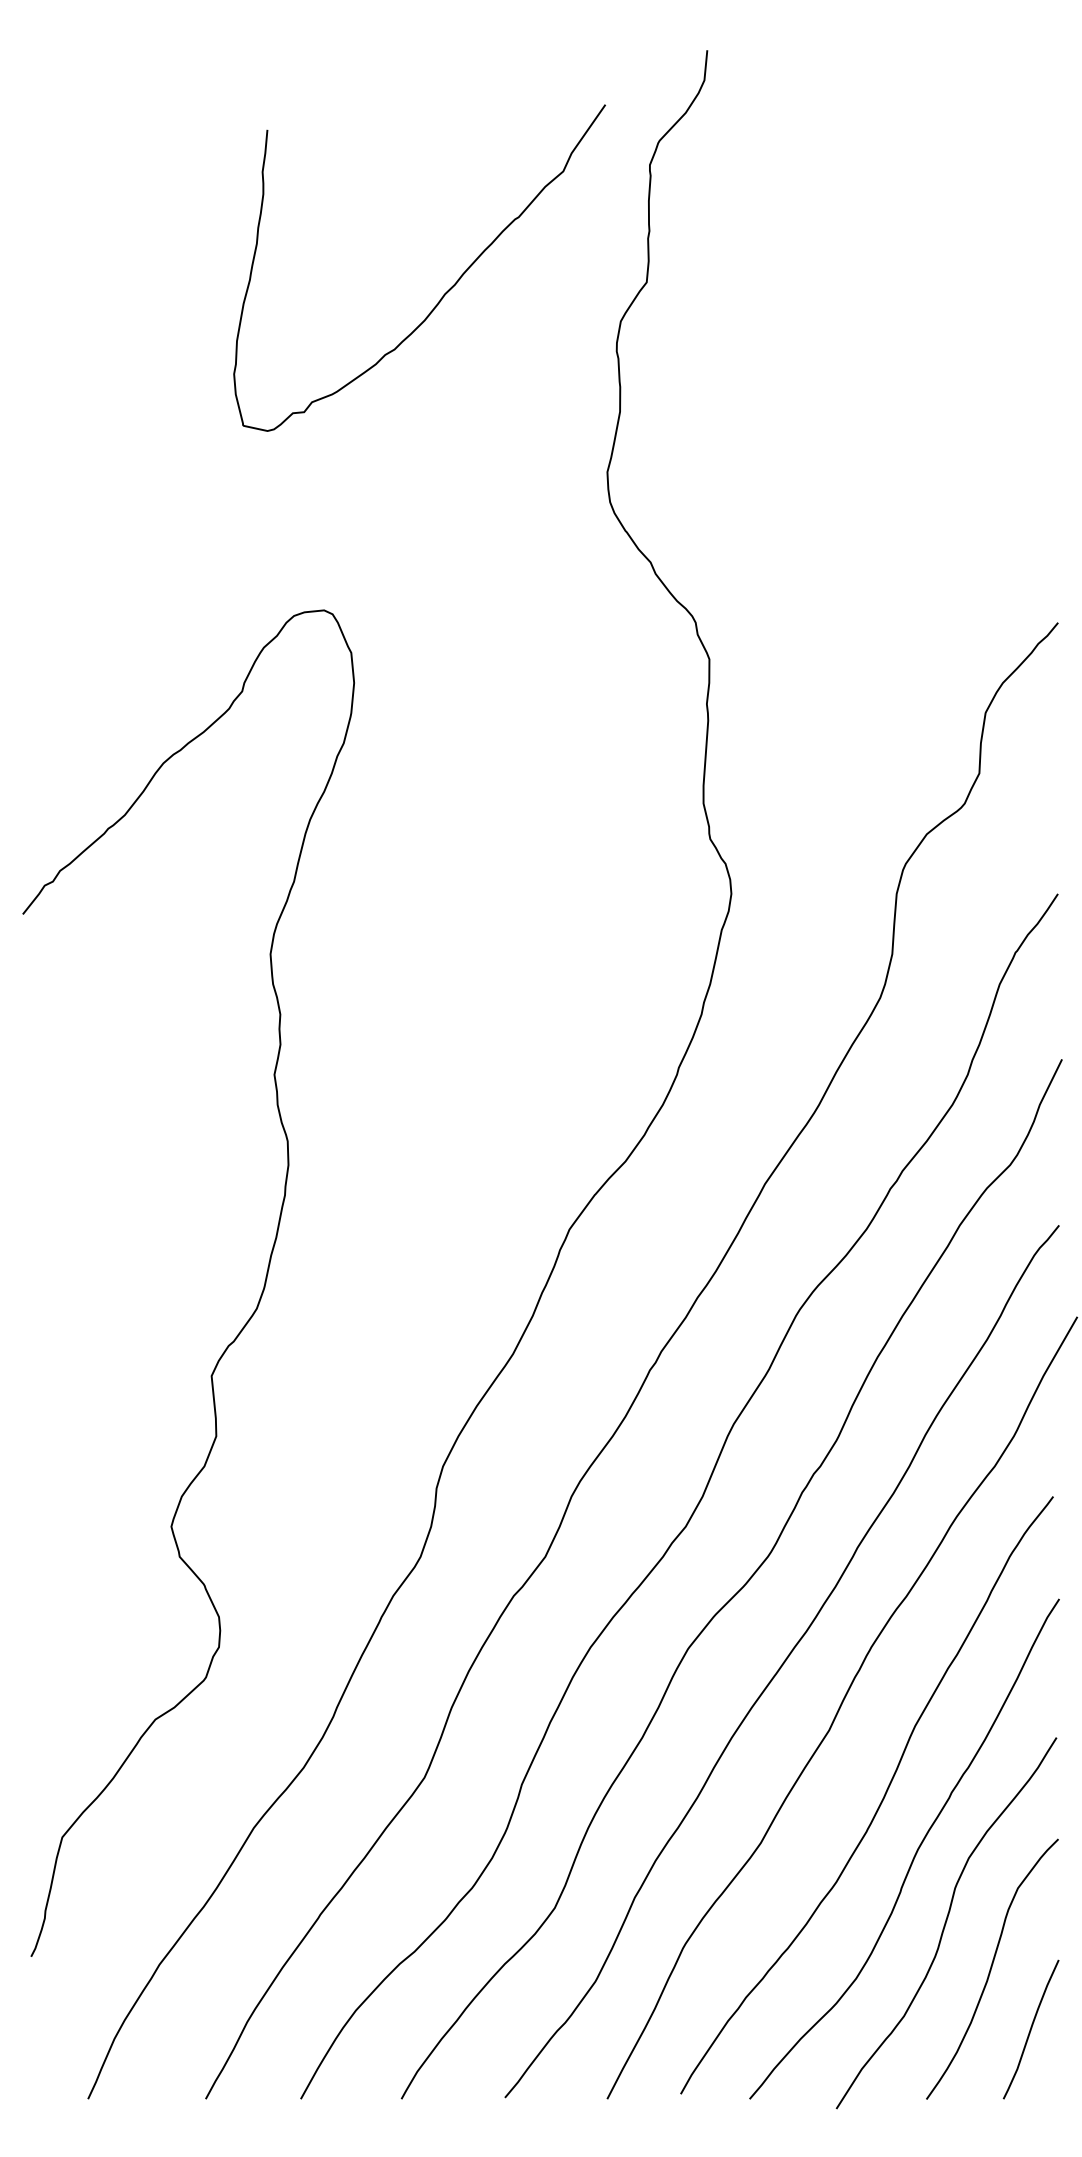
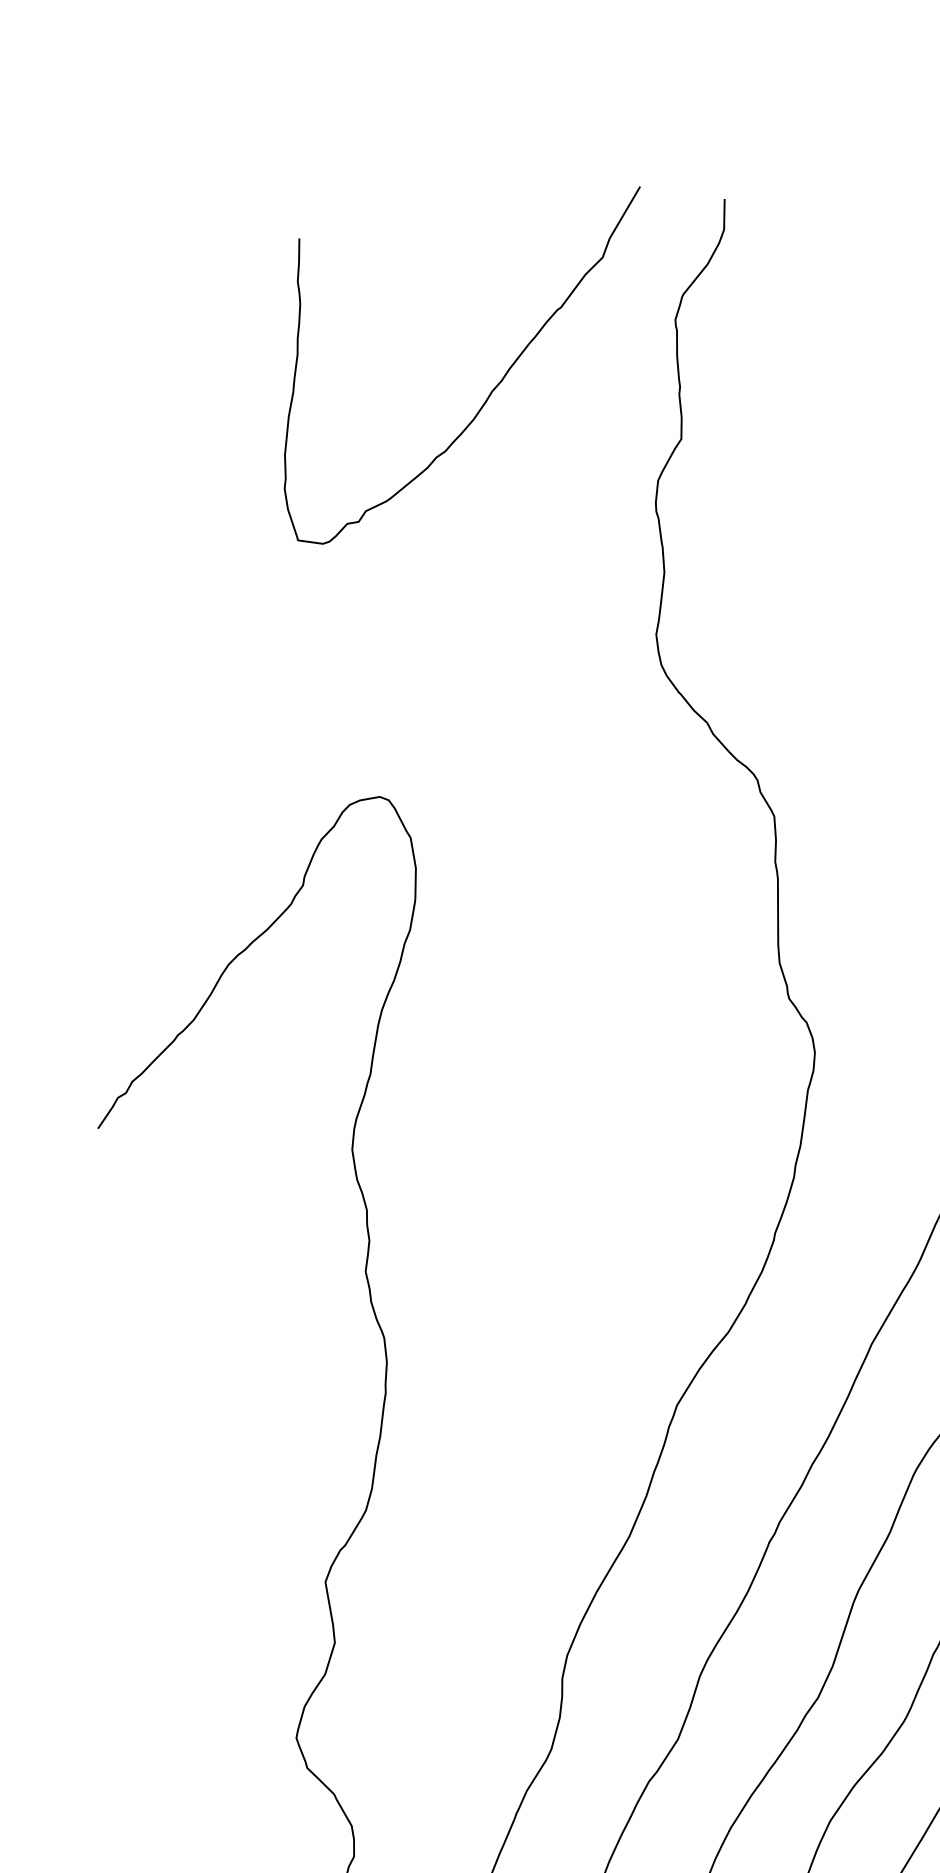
curve: (445, 292) -> (492, 389), moved

